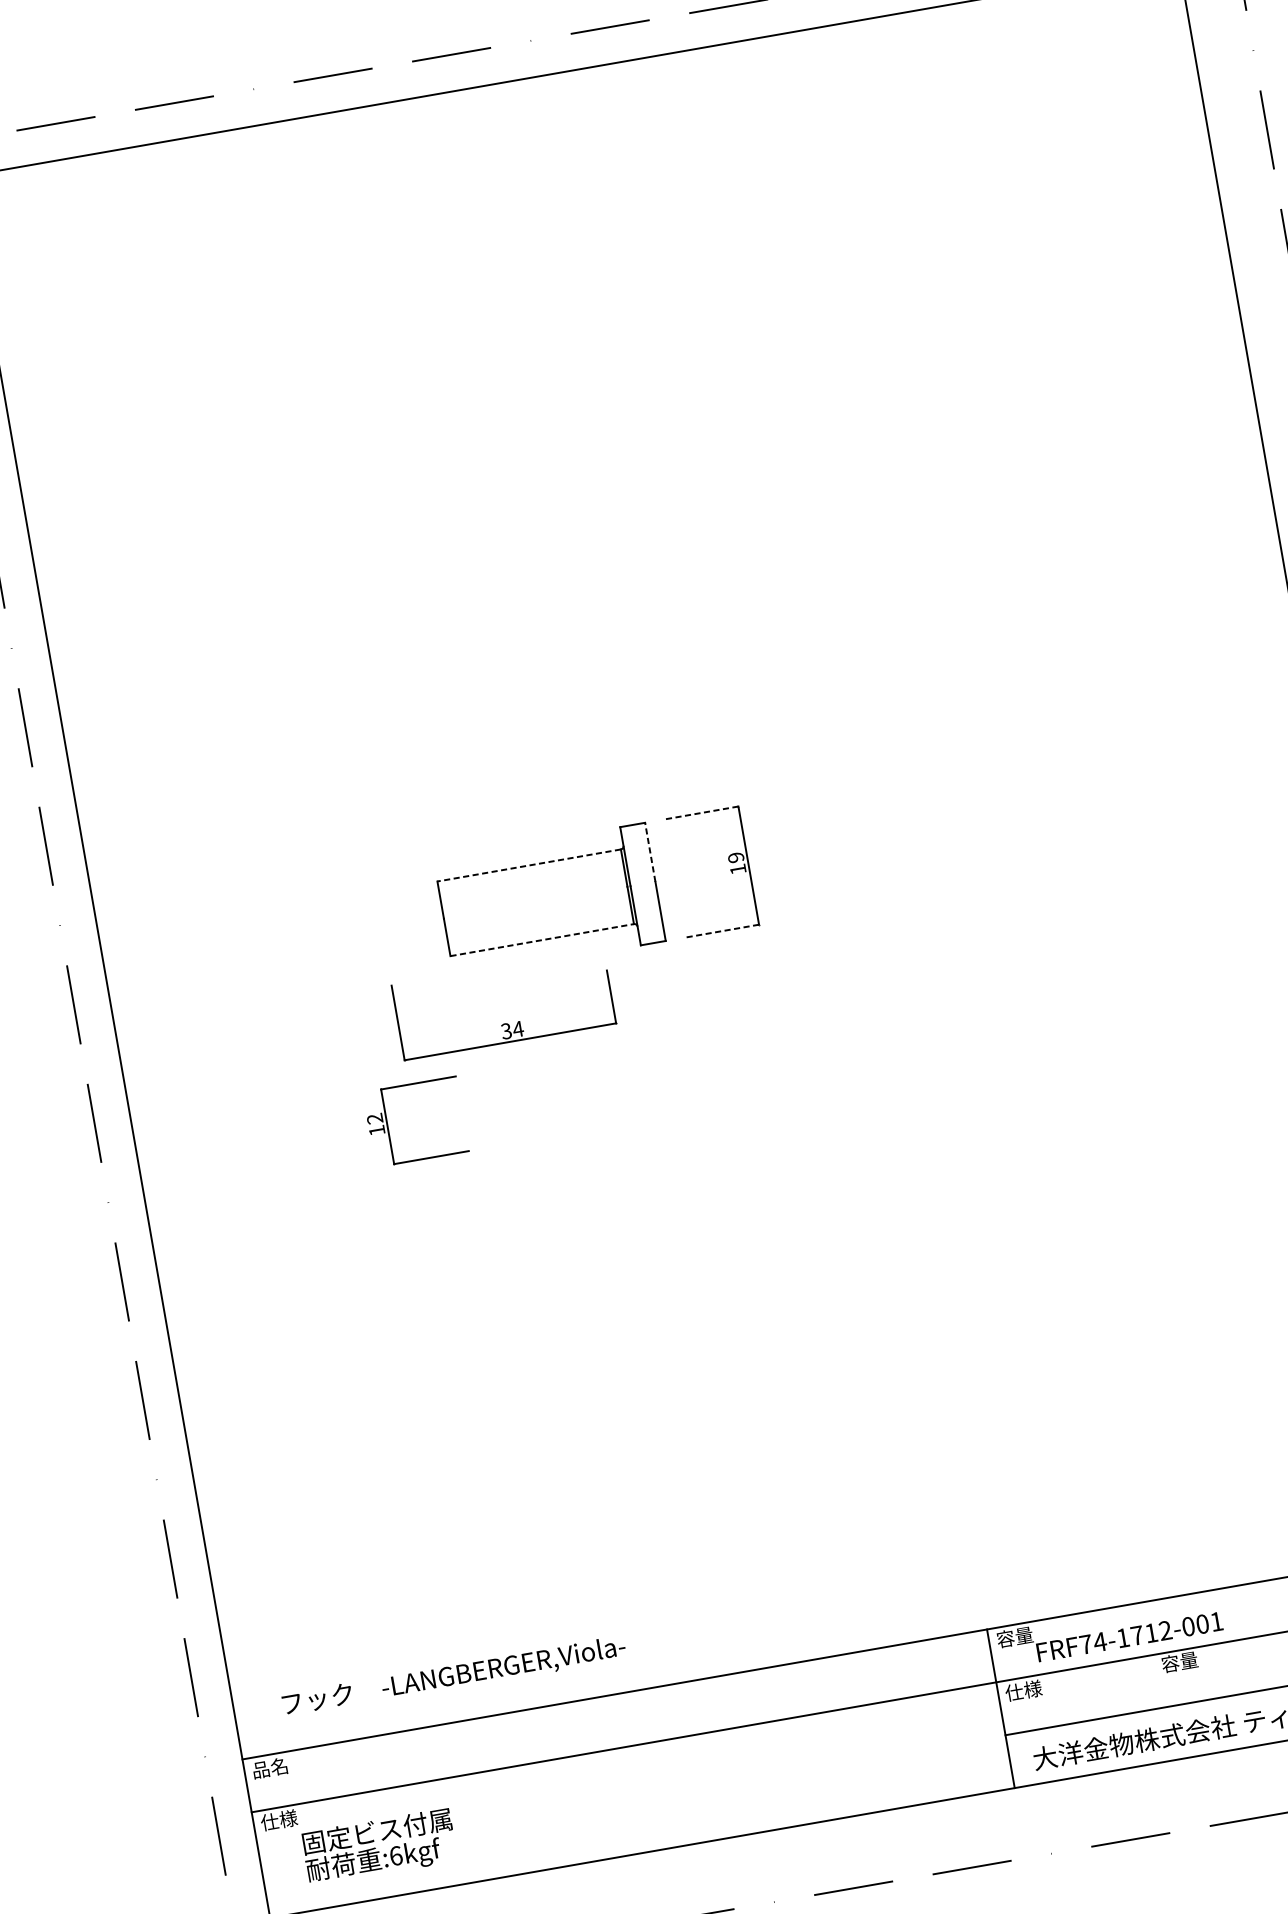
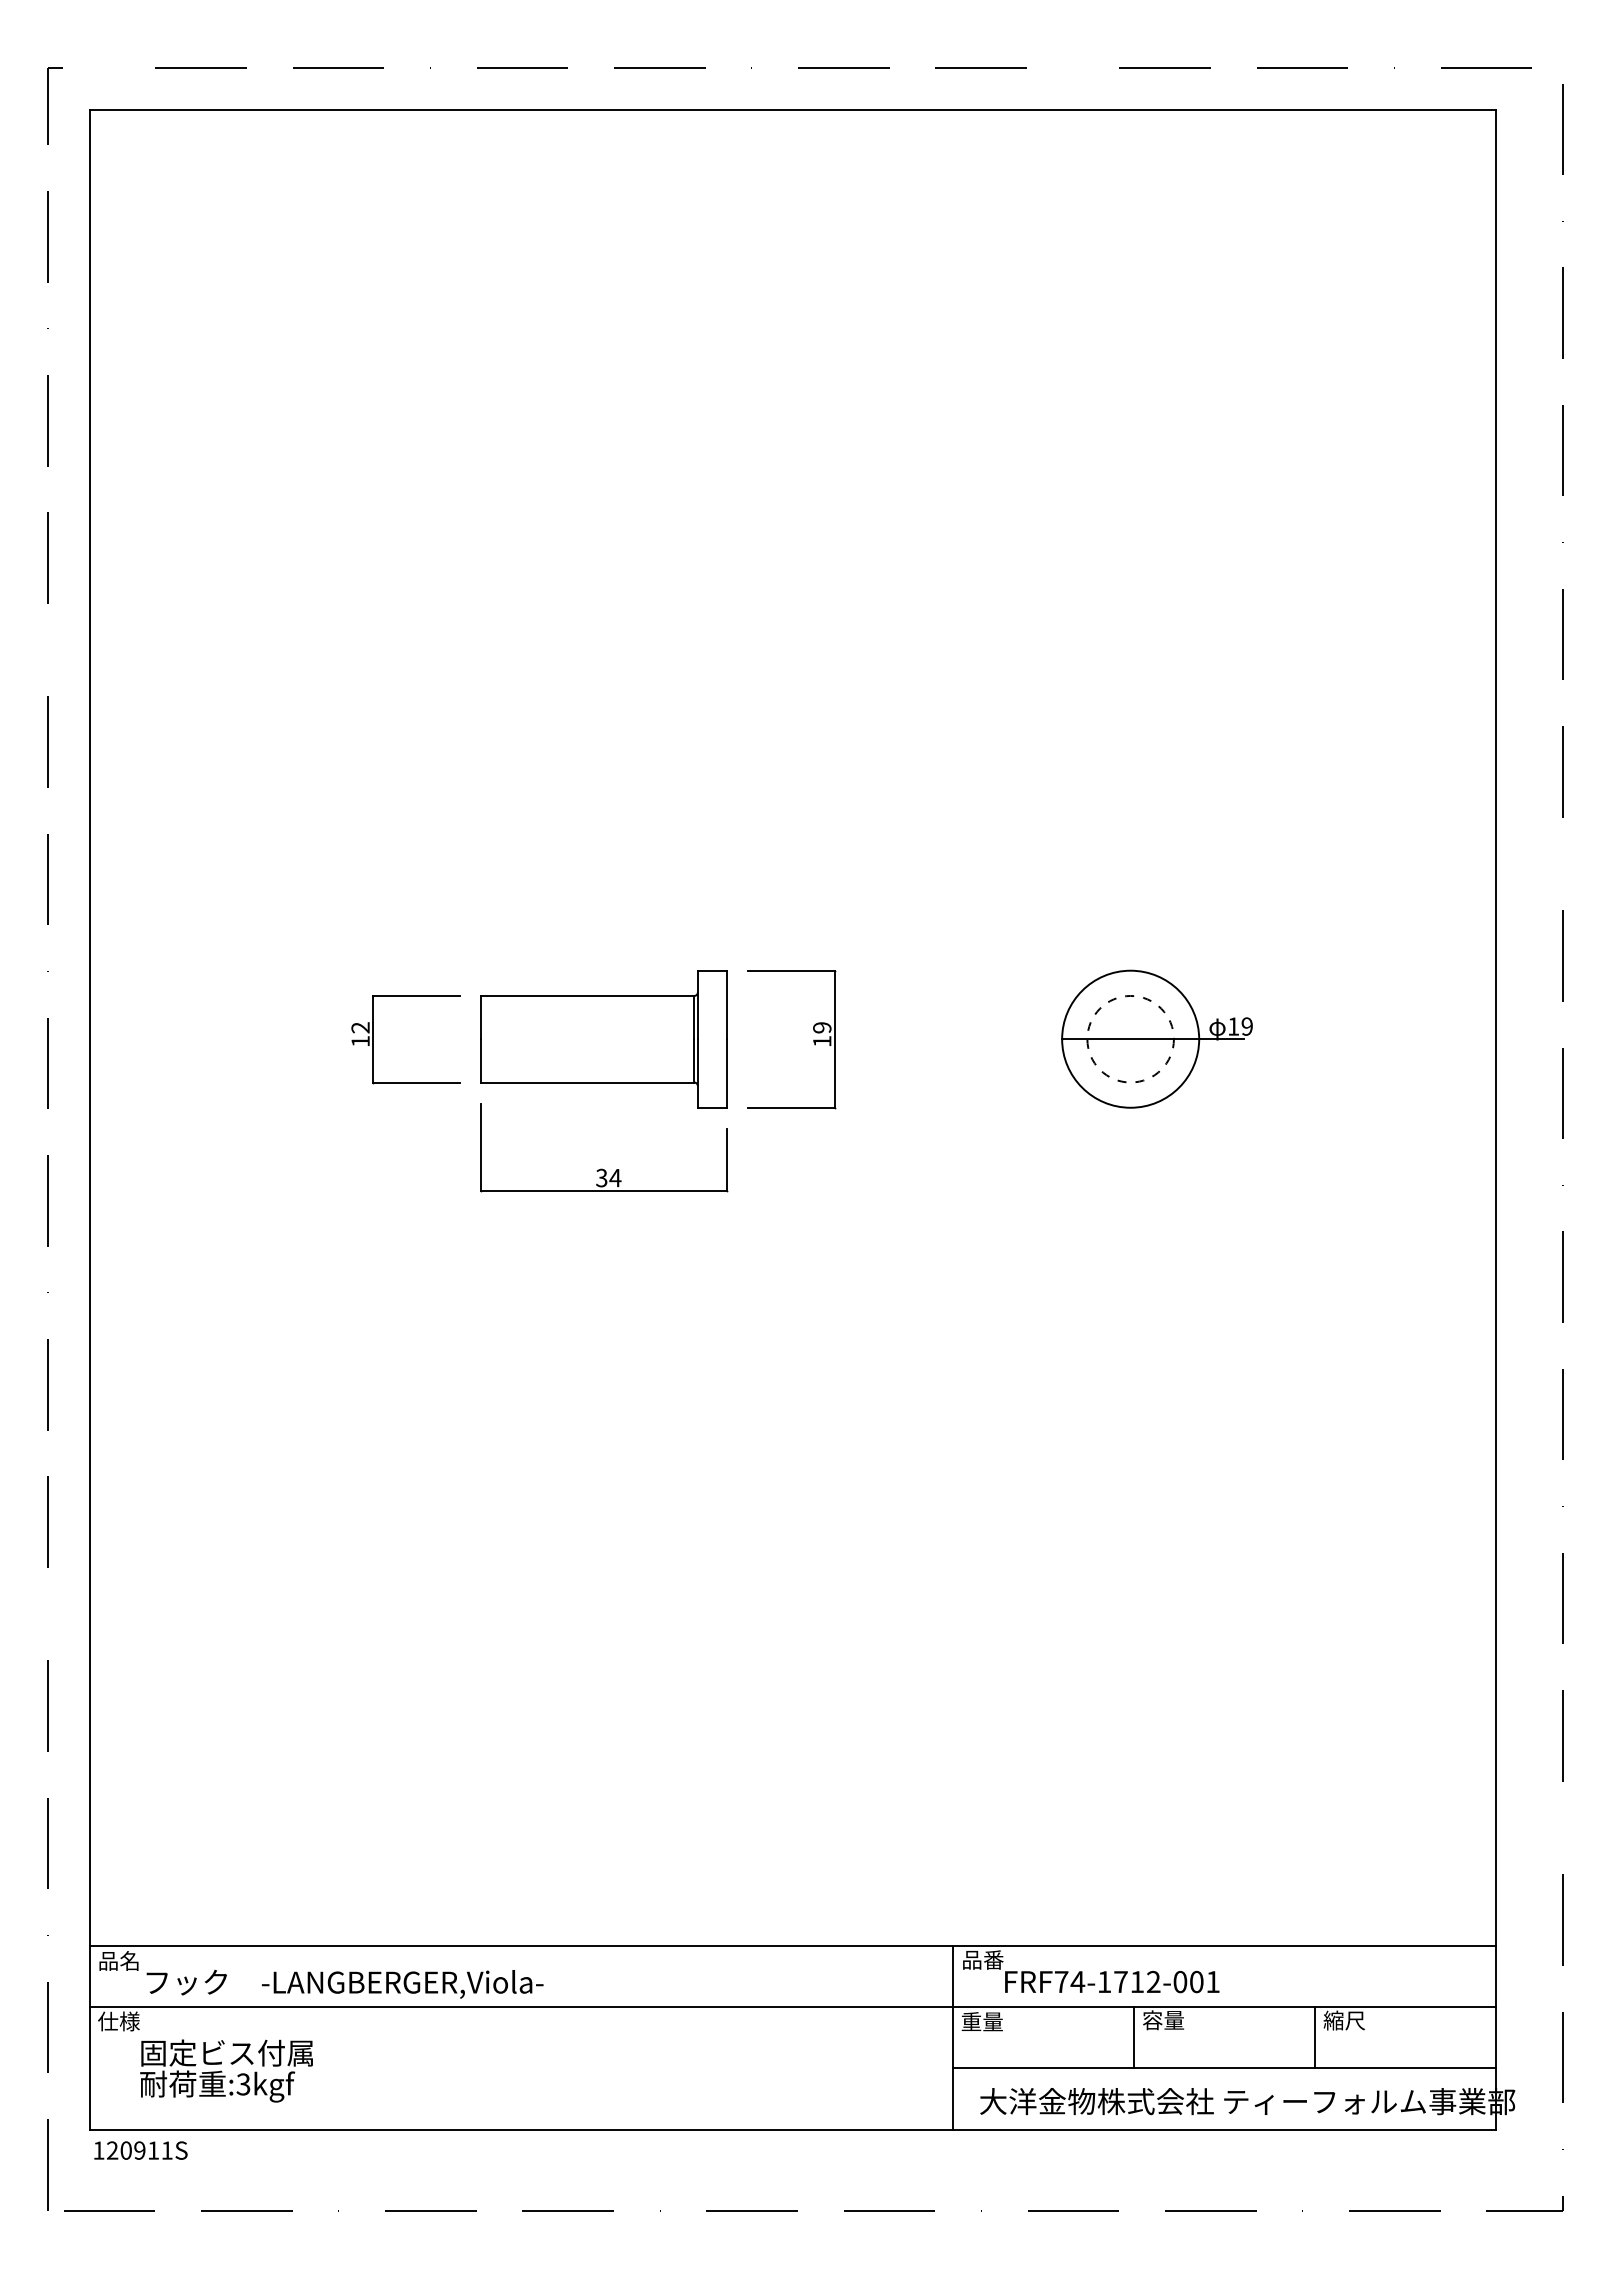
line: (700, 812) -> (791, 970), dashed -> solid
part: (1025, 816) -> (1156, 1038), added
line: (650, 851) -> (726, 1004), dashed -> solid
line: (528, 865) -> (587, 995), dashed -> solid
line: (721, 931) -> (791, 1107), dashed -> solid
line: (542, 940) -> (588, 1082), dashed -> solid
part: (505, 1022) -> (602, 1168), moved
part: (387, 1126) -> (373, 1039), moved
text: (1014, 1637) -> (982, 1959), 容量 -> 品番
text: (453, 1676) -> (344, 1983), moved
line: (1157, 1681) -> (1134, 2037), added
text: (1023, 1690) -> (982, 2021), 仕様 -> 重量
text: (396, 1856) -> (243, 2084), :6kgf -> :3kgf

